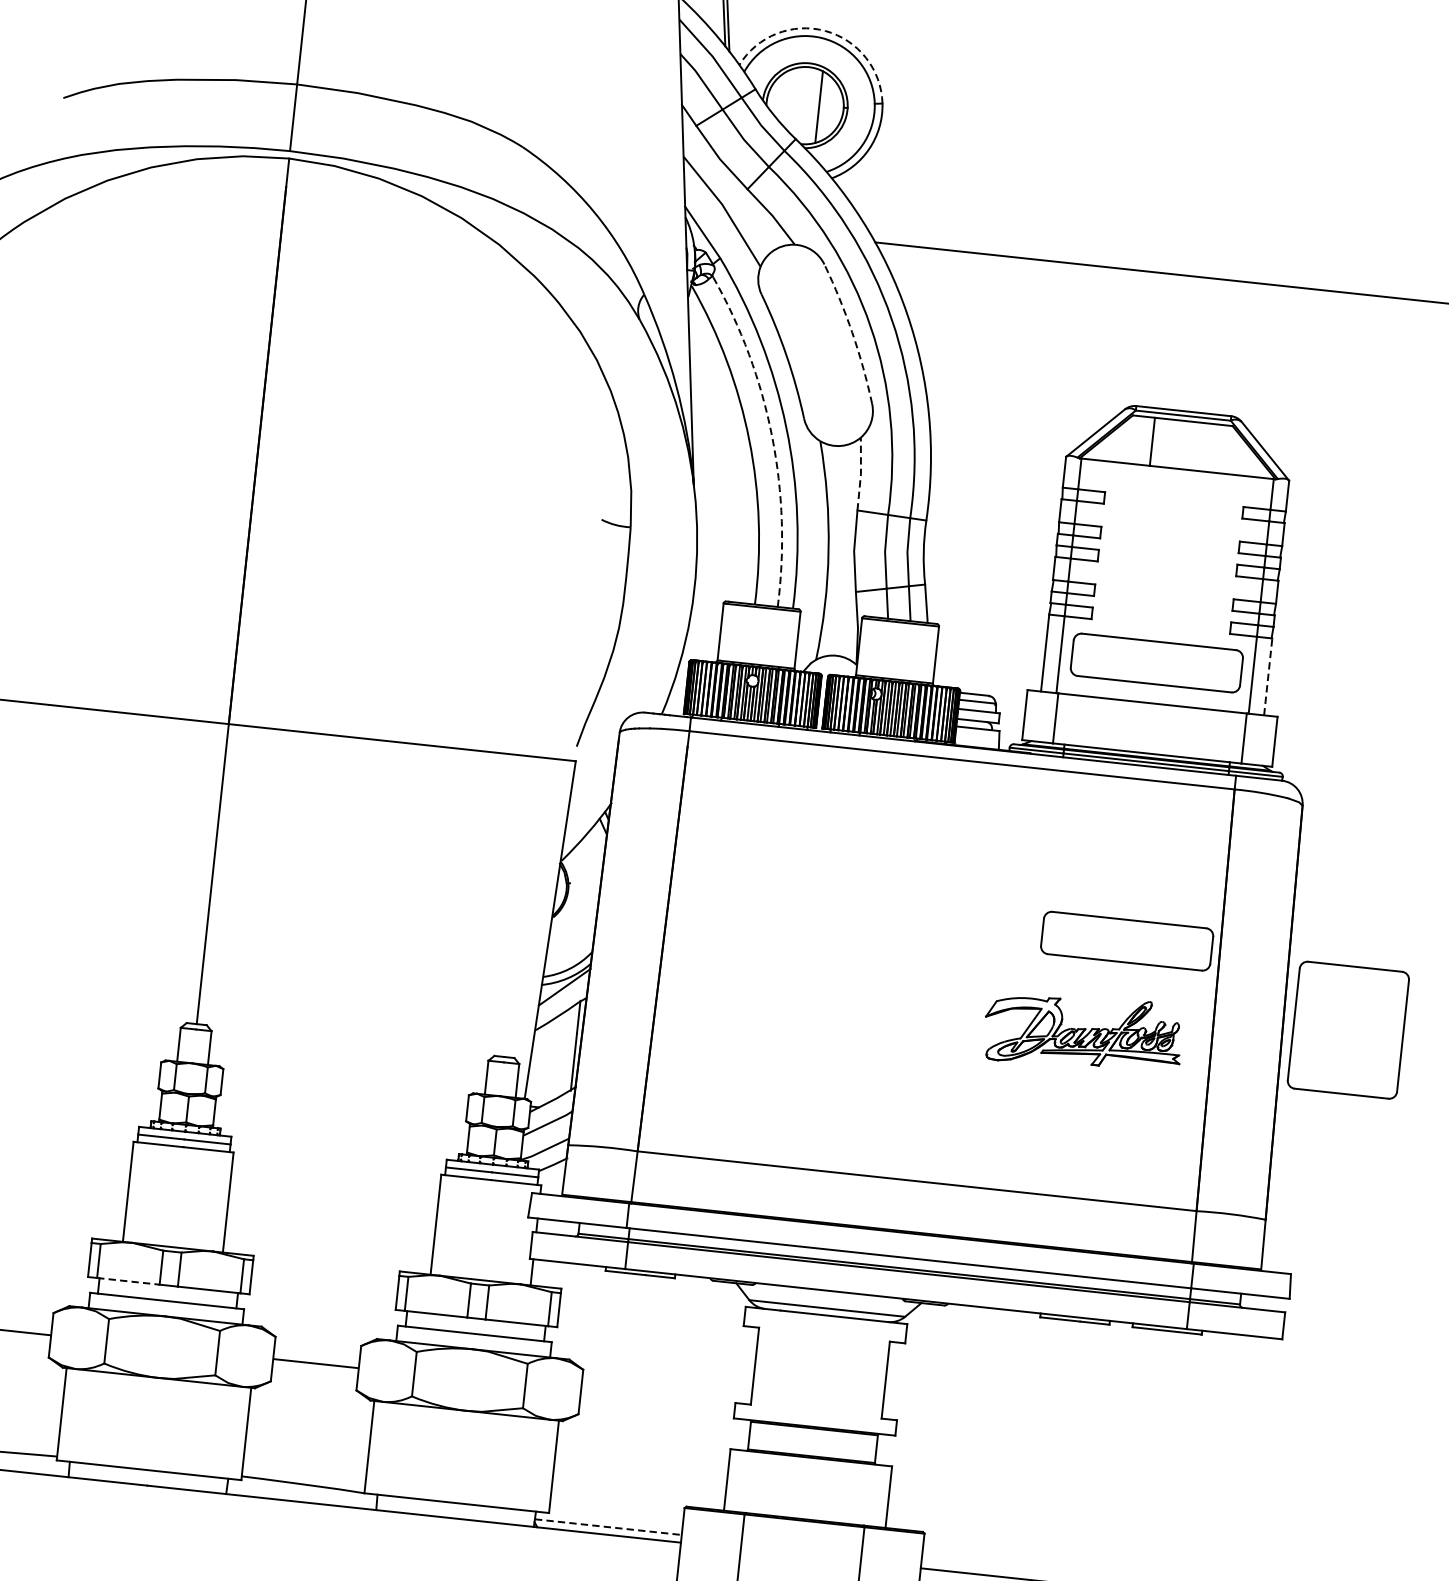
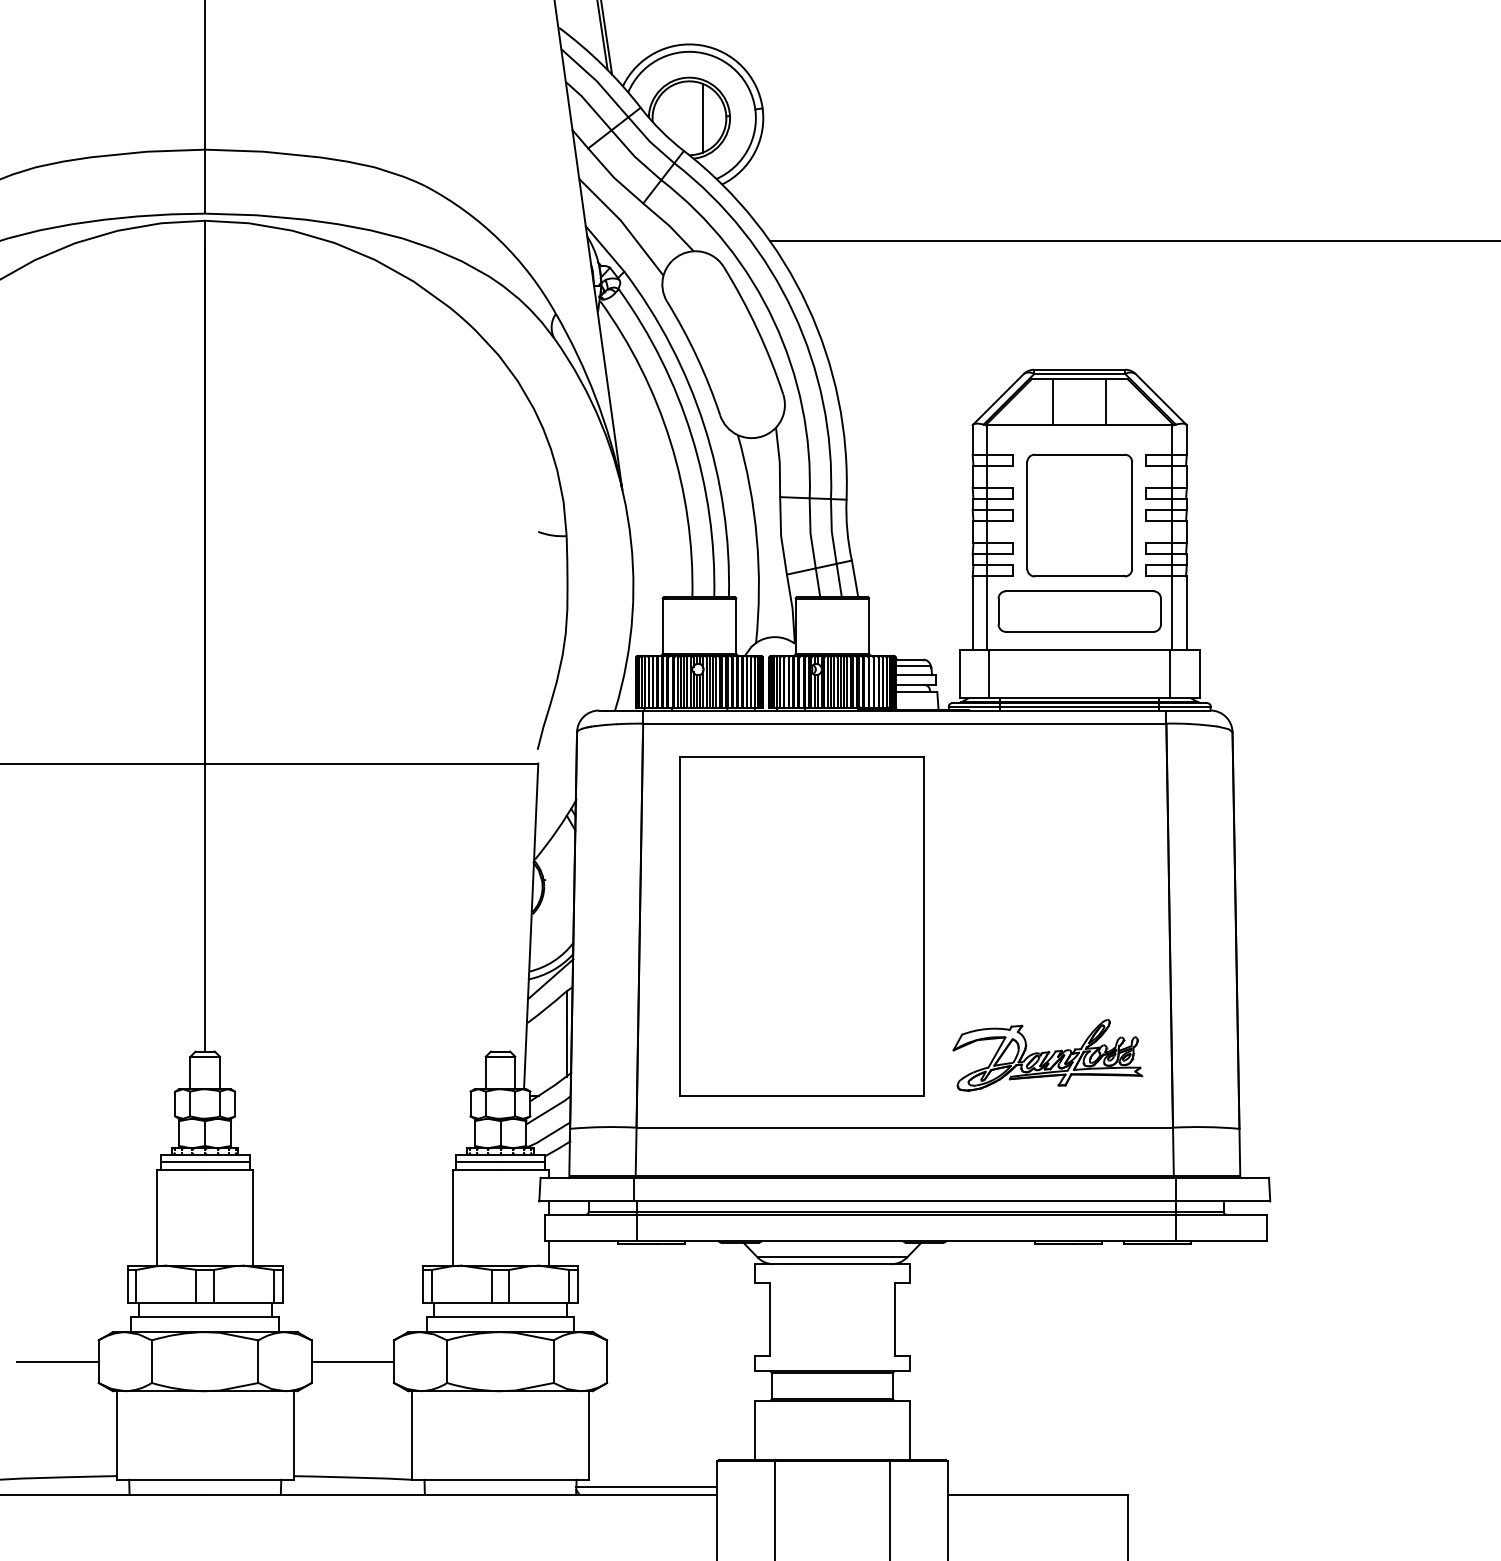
arc: (825, 31) -> (701, 45), dashed -> solid
arc: (852, 333) -> (757, 329), dashed -> solid
arc: (771, 436) -> (691, 435), dashed -> solid
line: (1208, 448) -> (1106, 402), added
line: (860, 474) -> (779, 462), dashed -> solid
line: (1267, 676) -> (1186, 613), dashed -> solid
part: (1126, 941) -> (1079, 878), removed
part: (831, 960) -> (801, 926), added
part: (1348, 1030) -> (1079, 515), moved
part: (1083, 1032) -> (1047, 1055), moved
line: (128, 1281) -> (166, 1302), dashed -> solid
line: (608, 1527) -> (647, 1487), dashed -> solid

